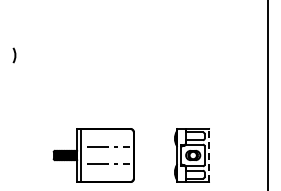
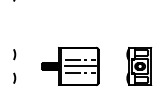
arc: (14, 138) -> (14, 54), added
line: (107, 155) -> (79, 66), added
line: (209, 155) -> (151, 66), dashed -> solid
arc: (14, 171) -> (14, 77), added

